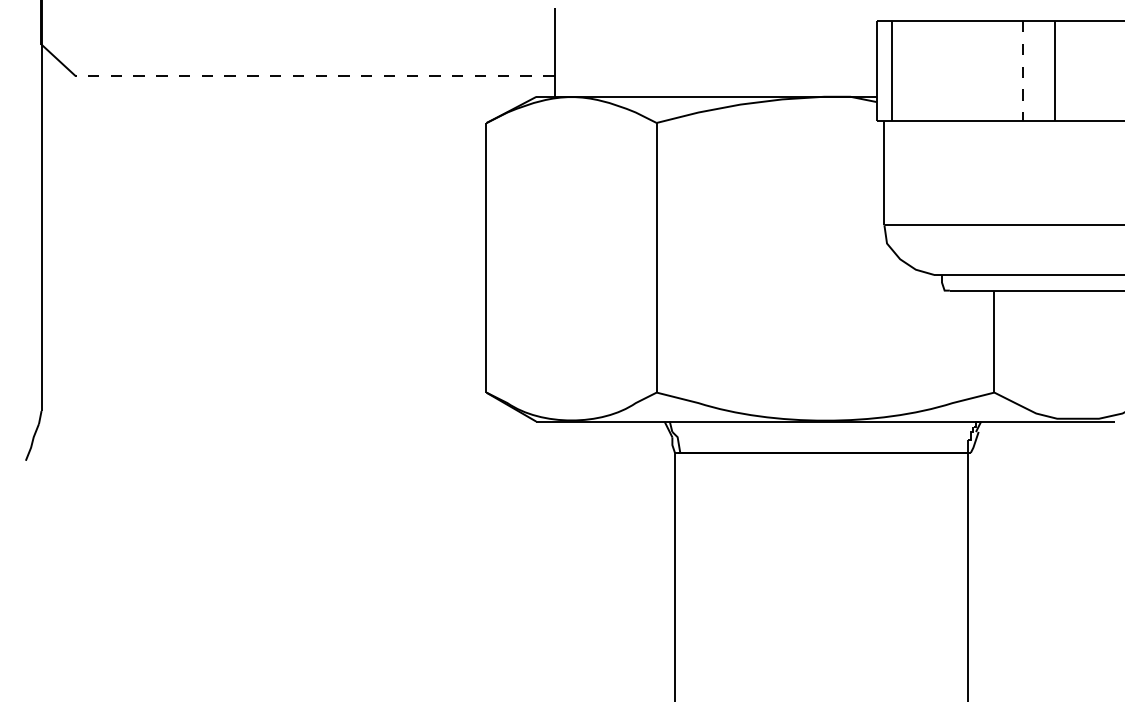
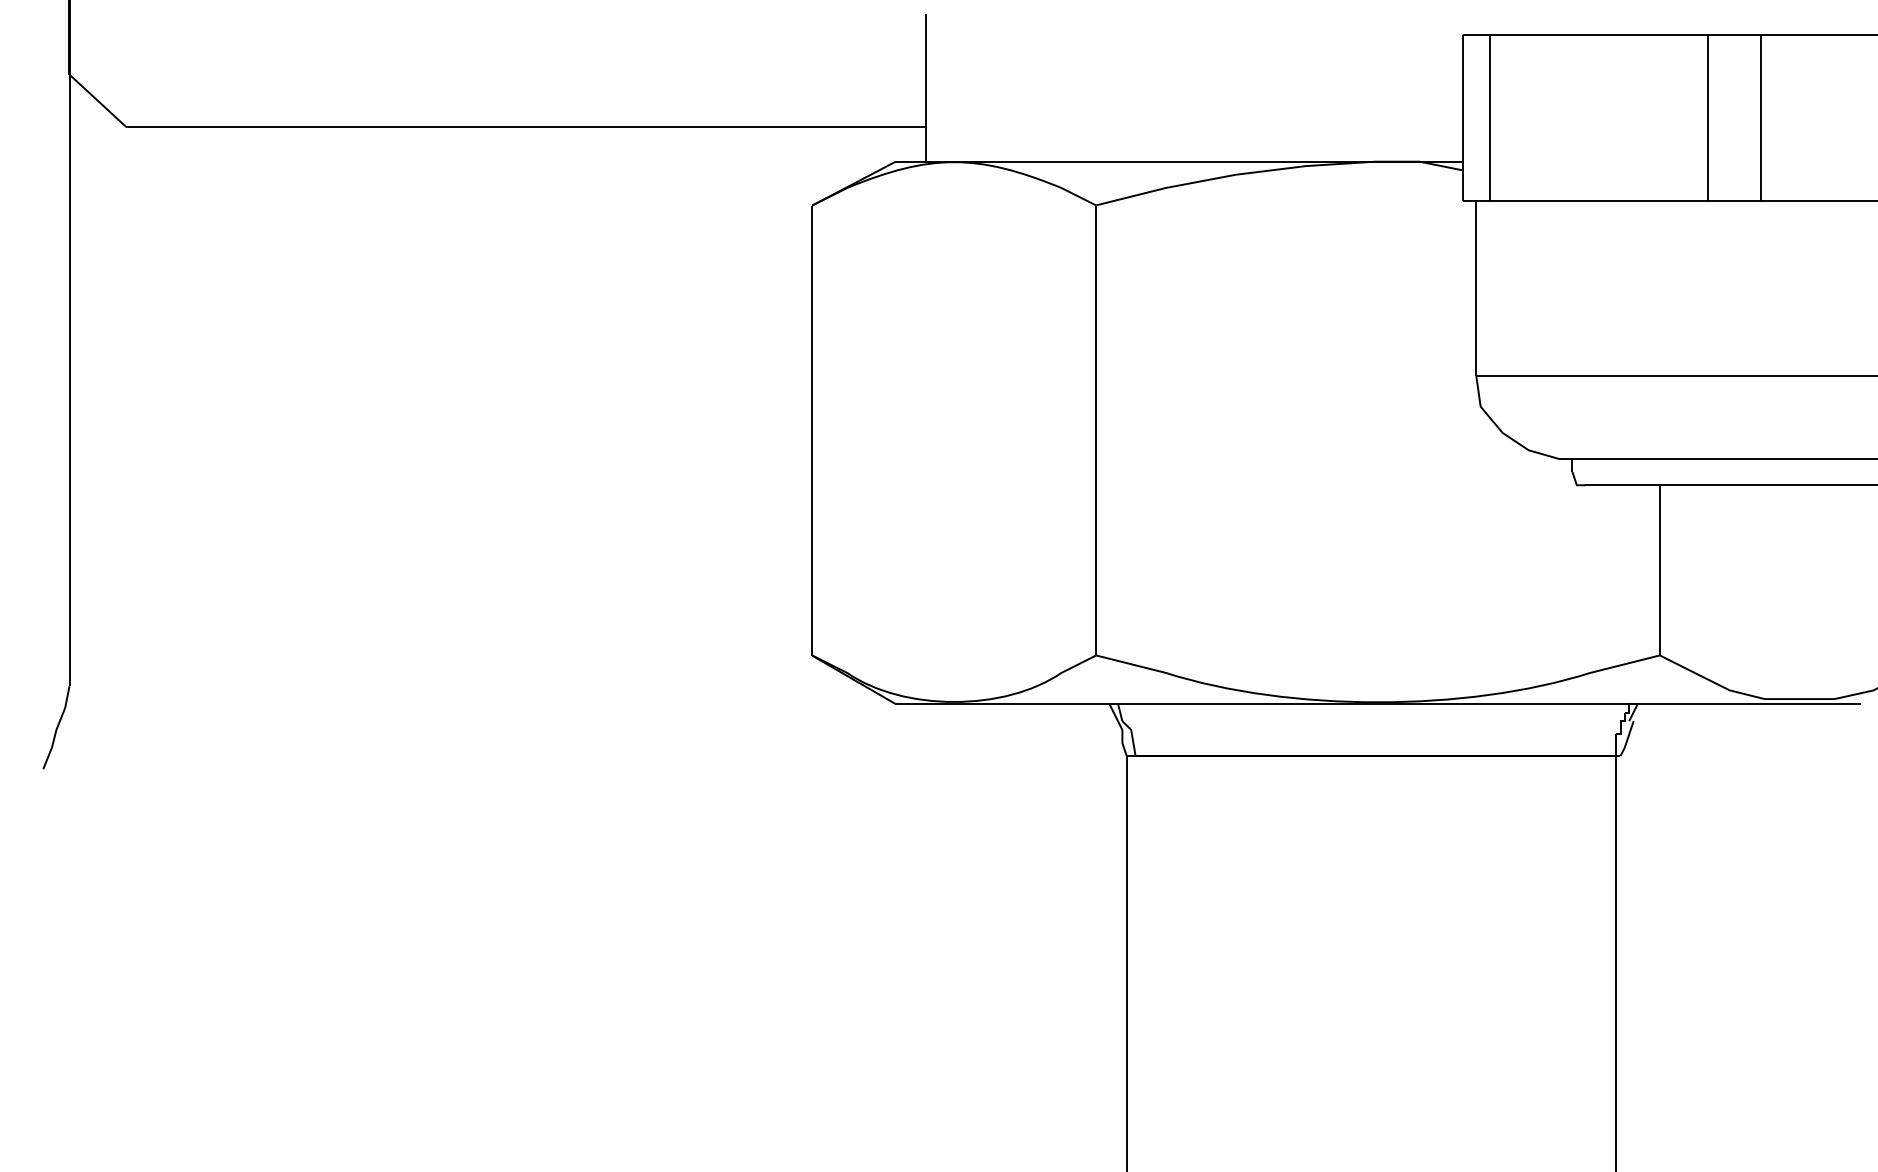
line: (1023, 70) -> (1708, 117), dashed -> solid
line: (314, 75) -> (525, 126), dashed -> solid

